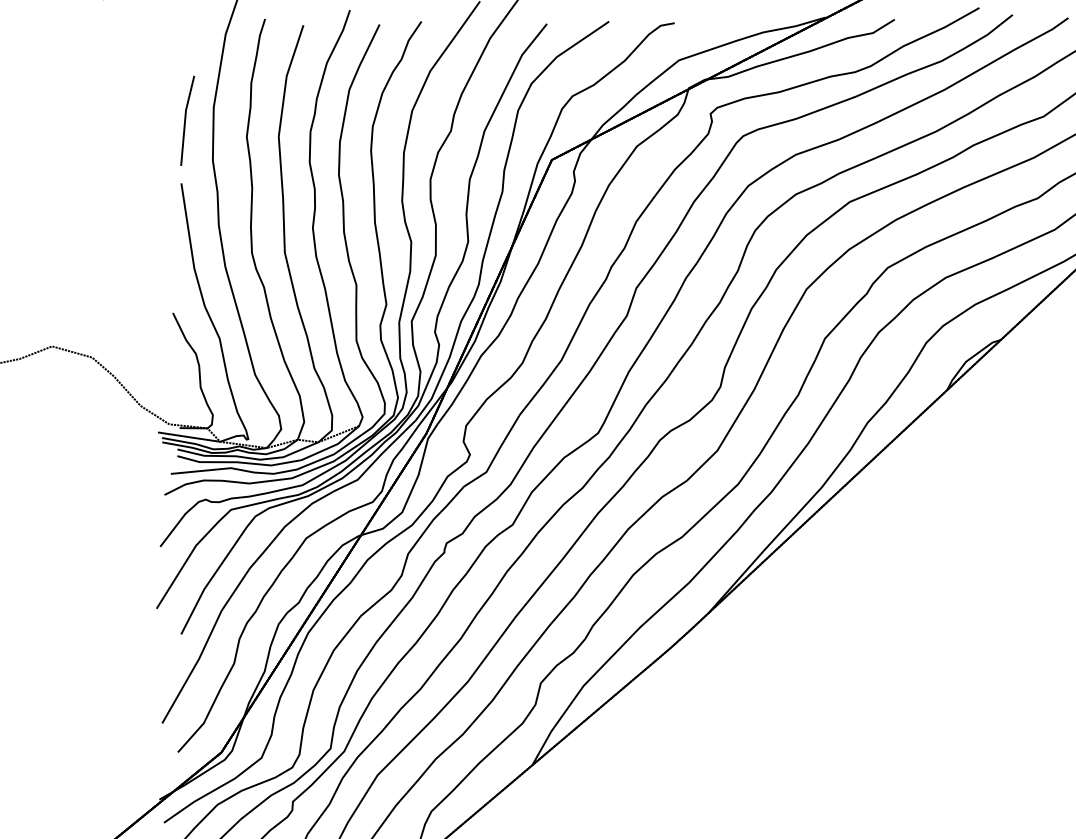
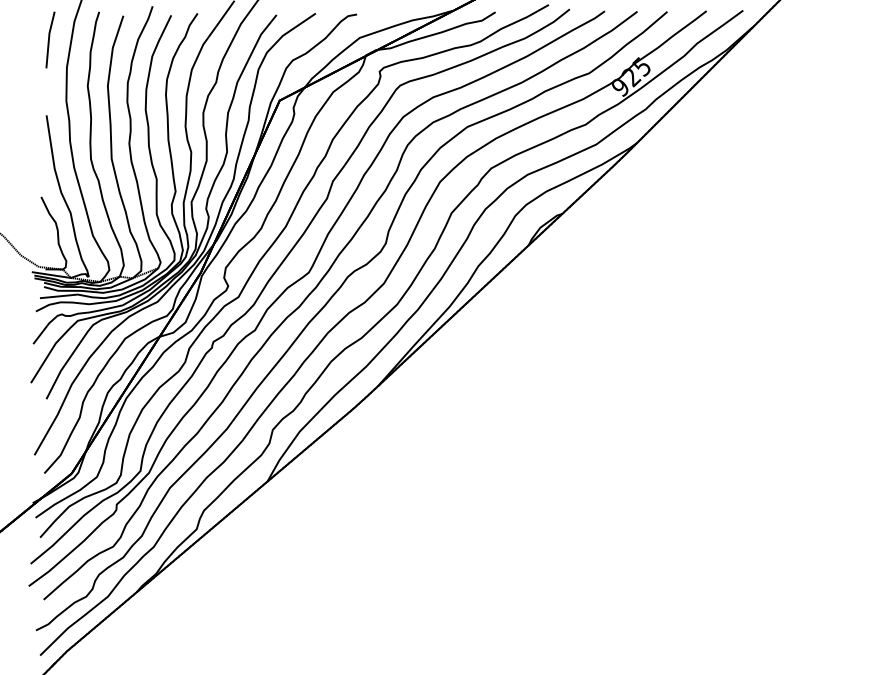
line: (186, 120) -> (49, 39), moved

